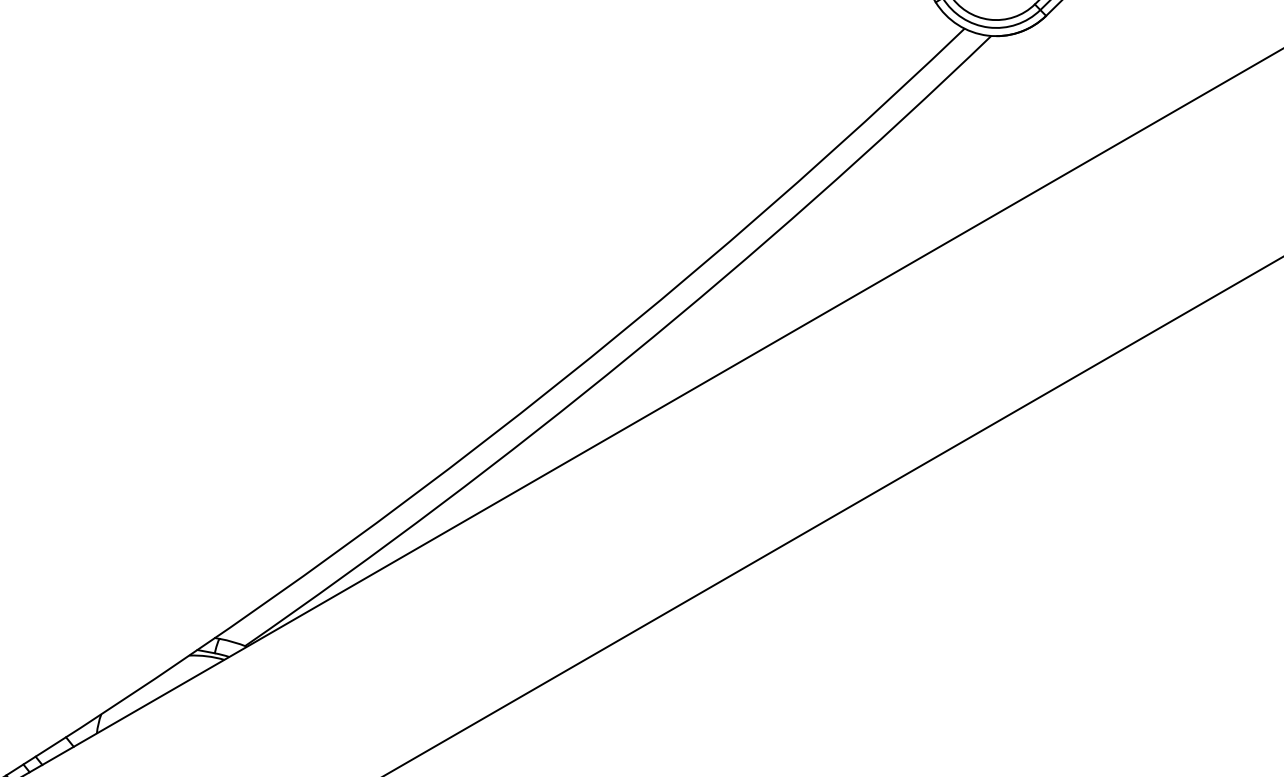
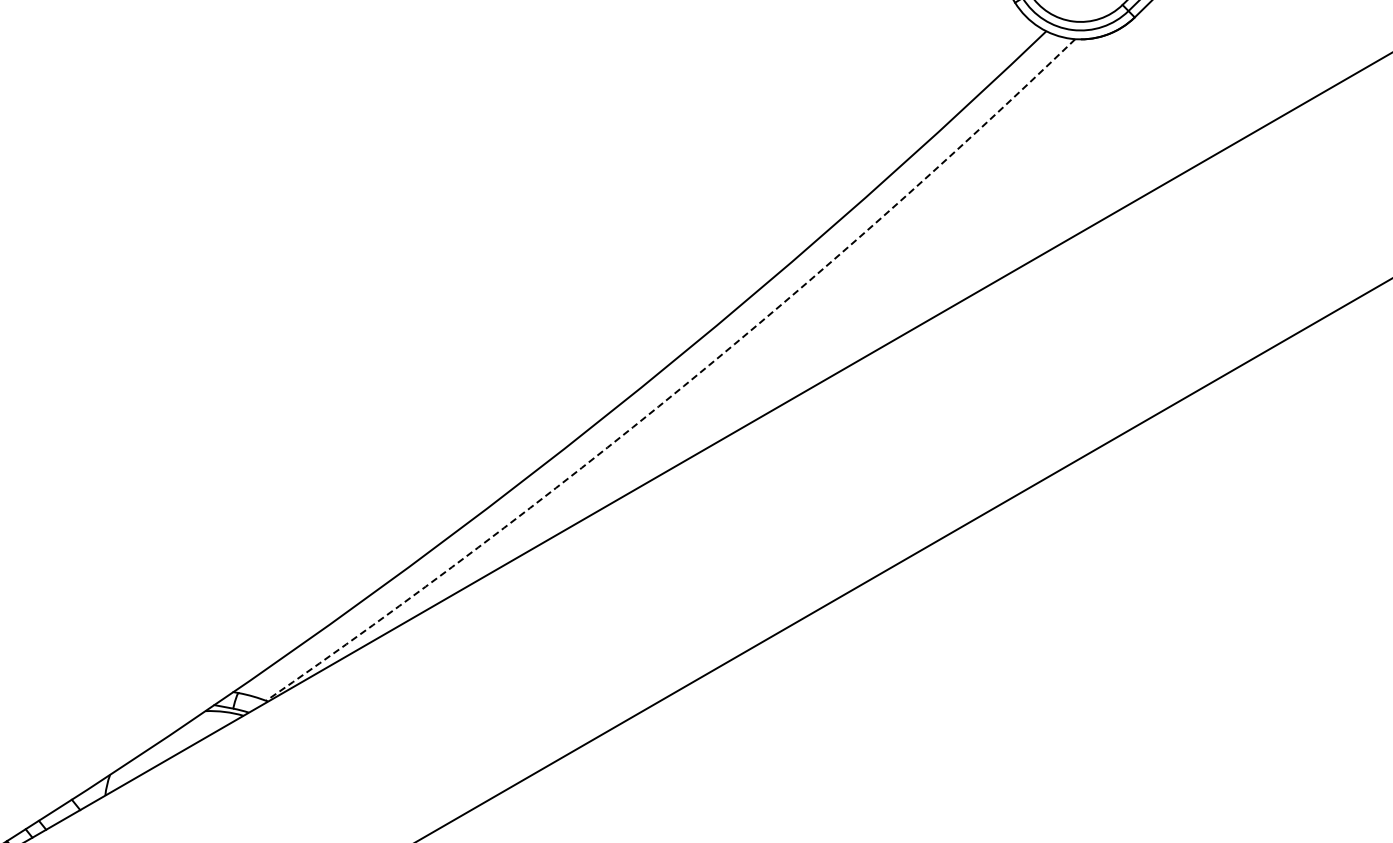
arc: (630, 356) -> (683, 386), solid -> dashed

